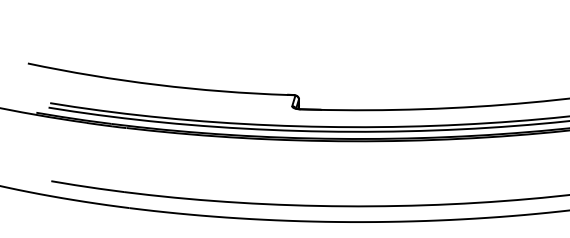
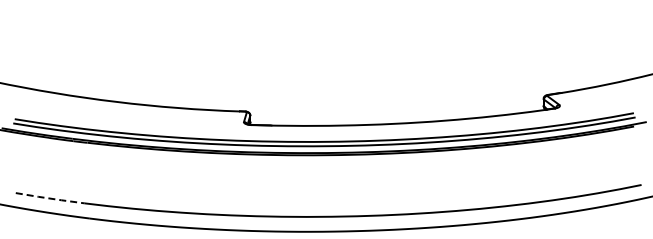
line: (87, 186) -> (50, 198), solid -> dashed

